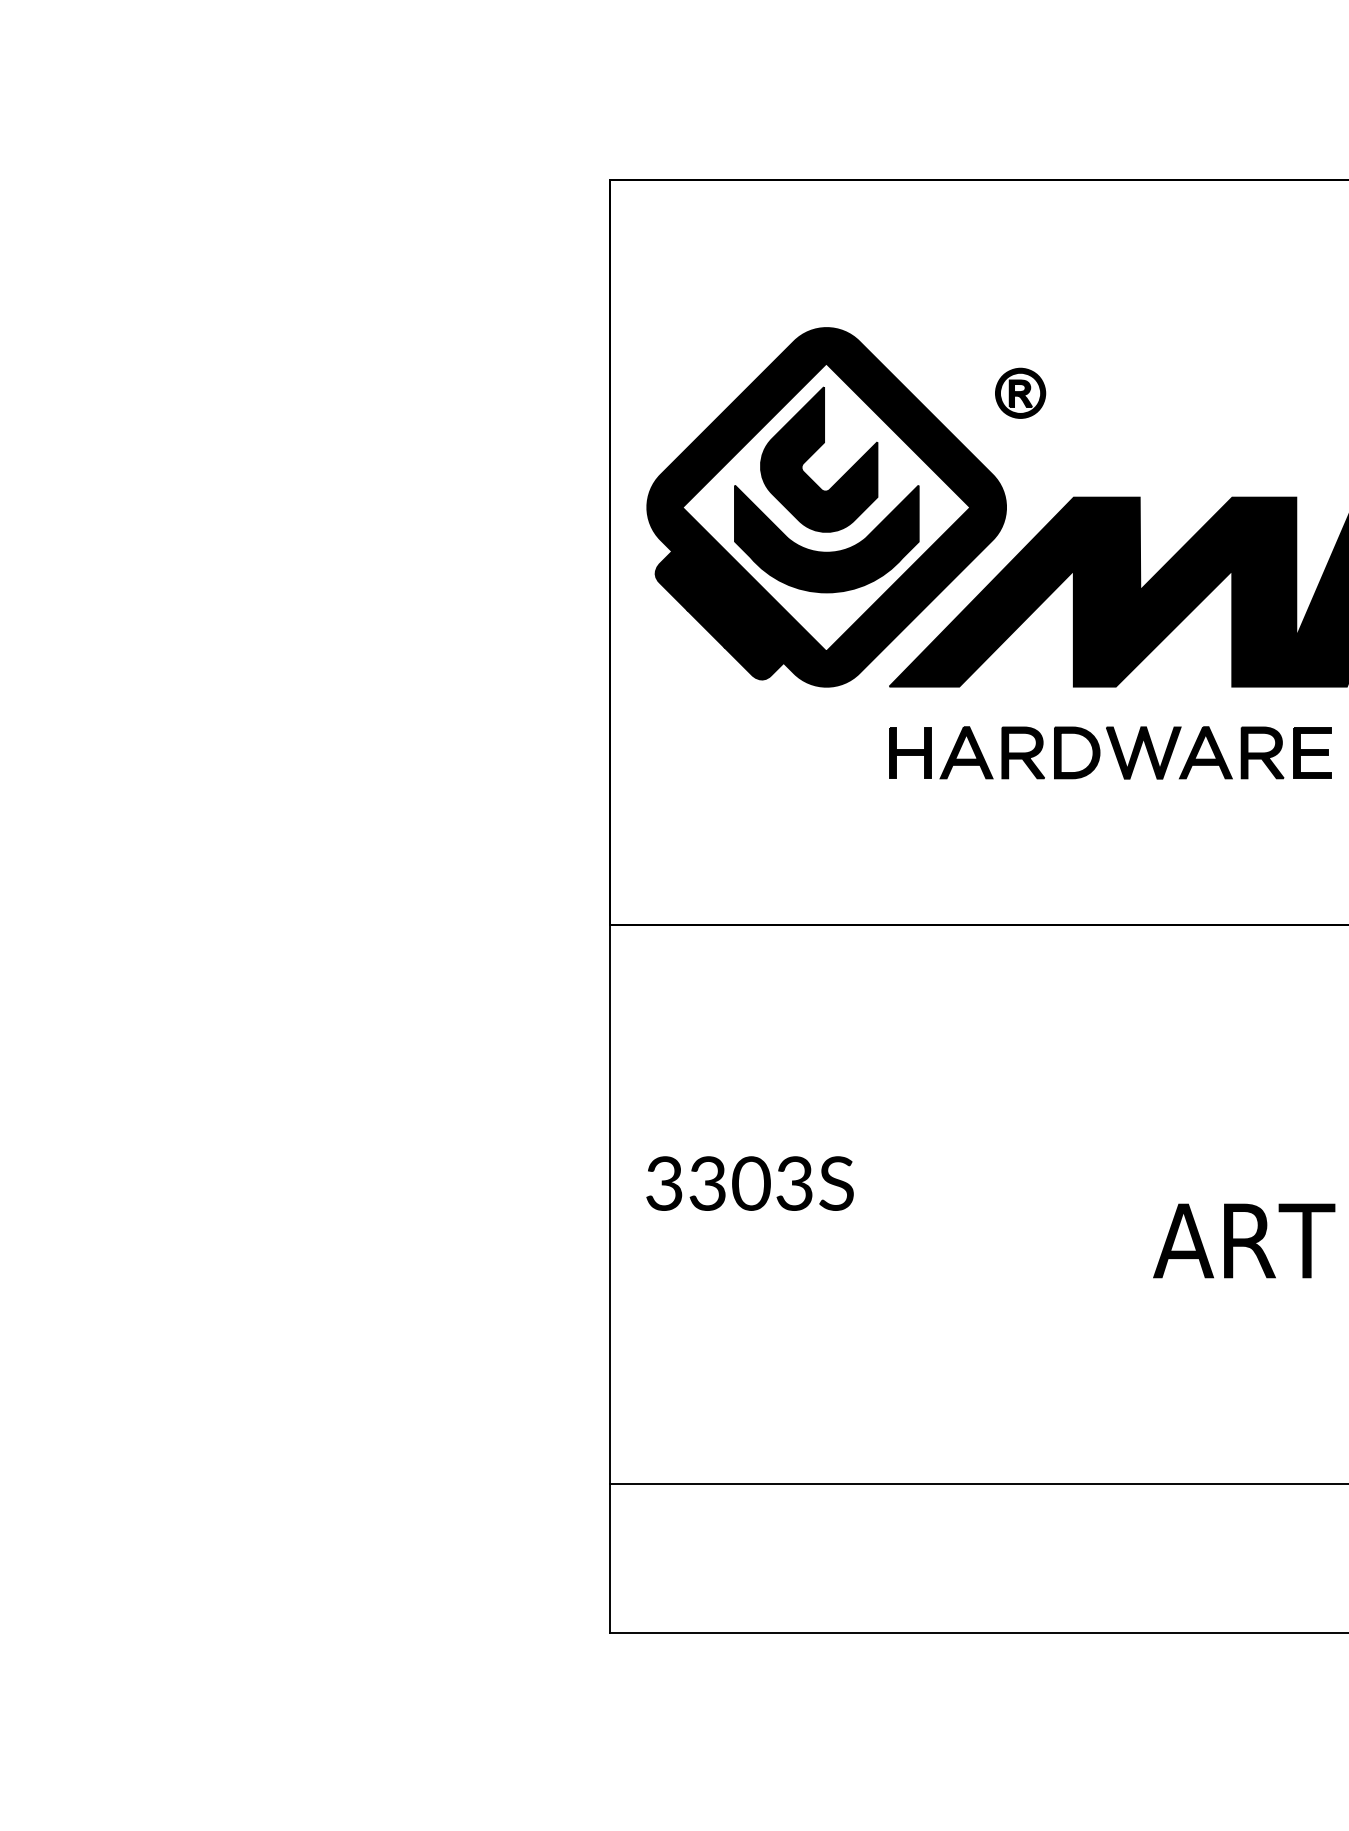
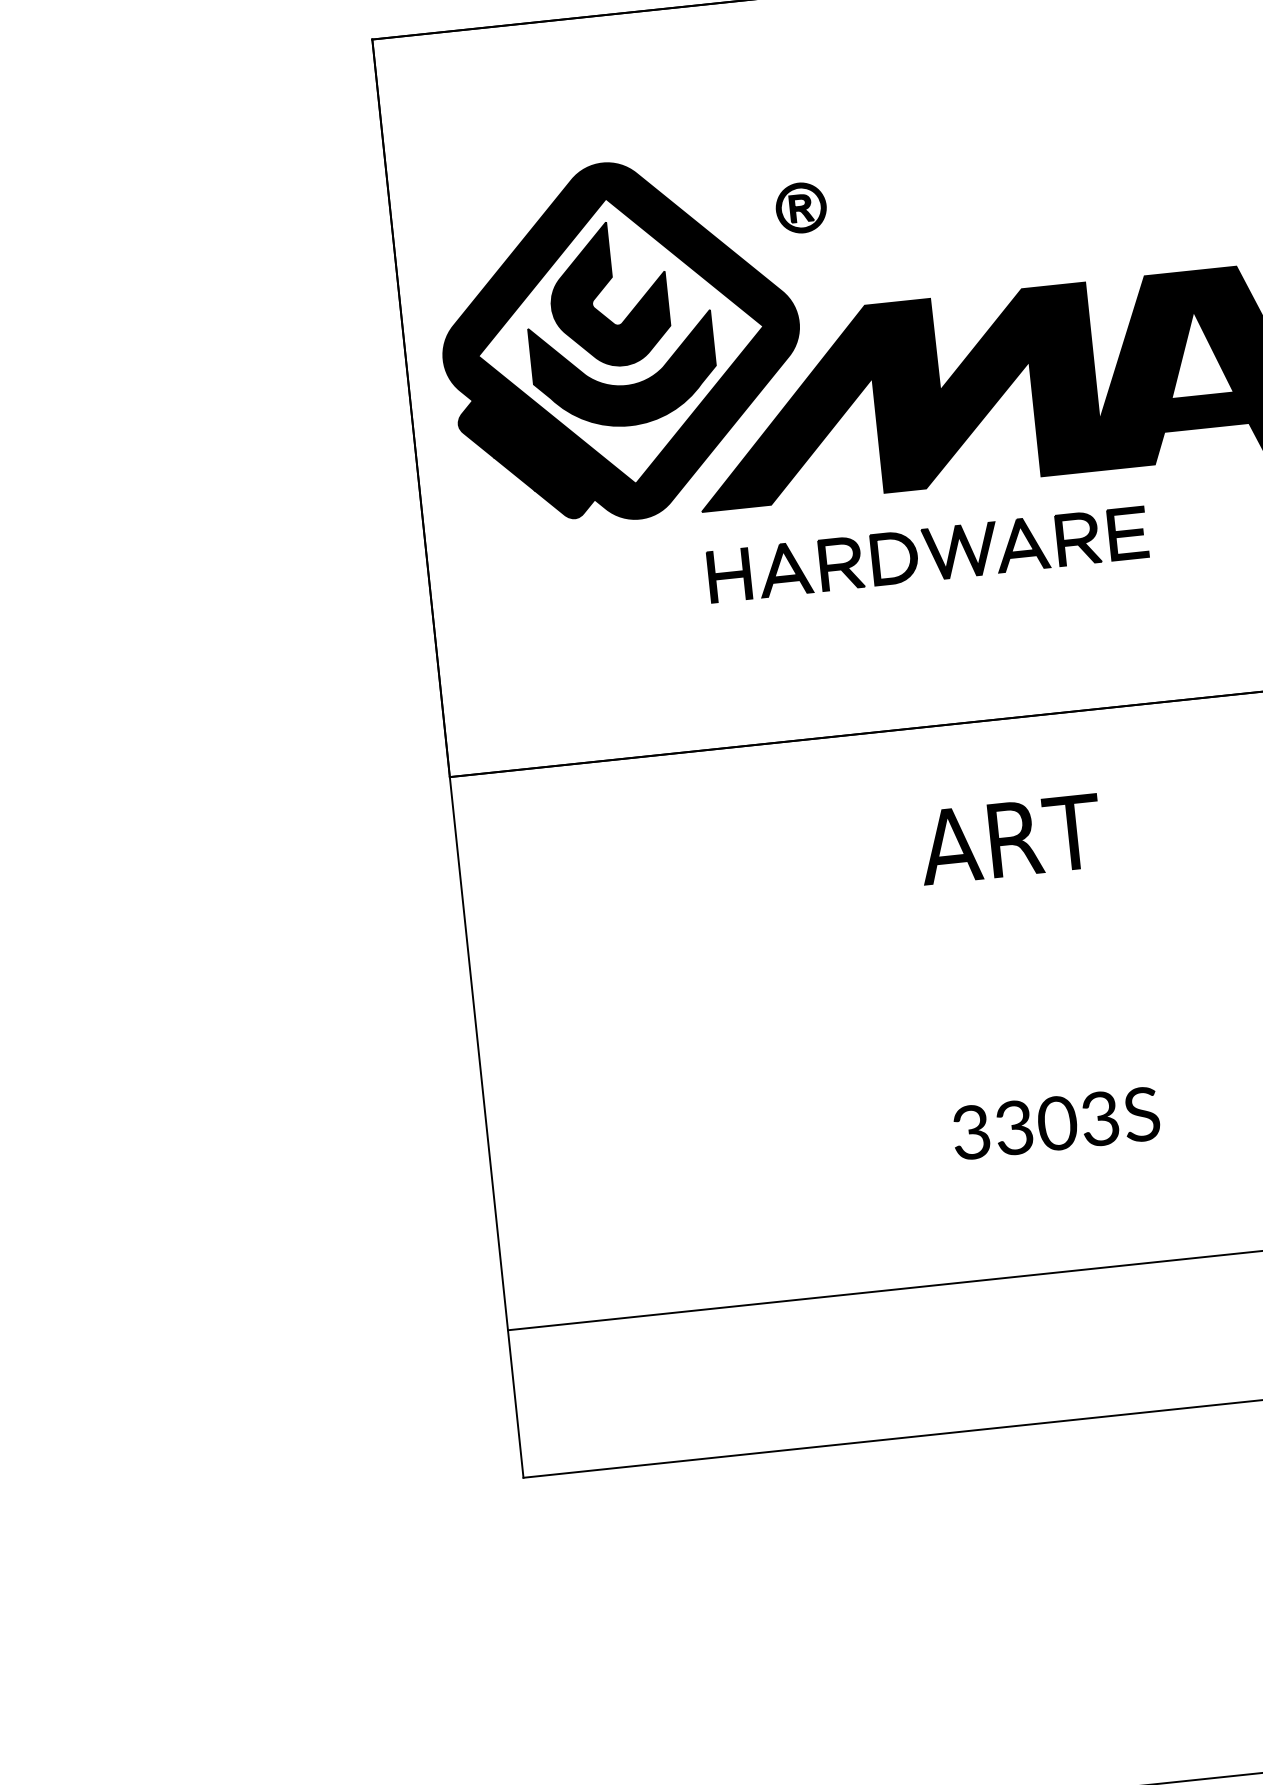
text: (749, 1183) -> (1055, 1123), moved
text: (1244, 1240) -> (1010, 838), moved

